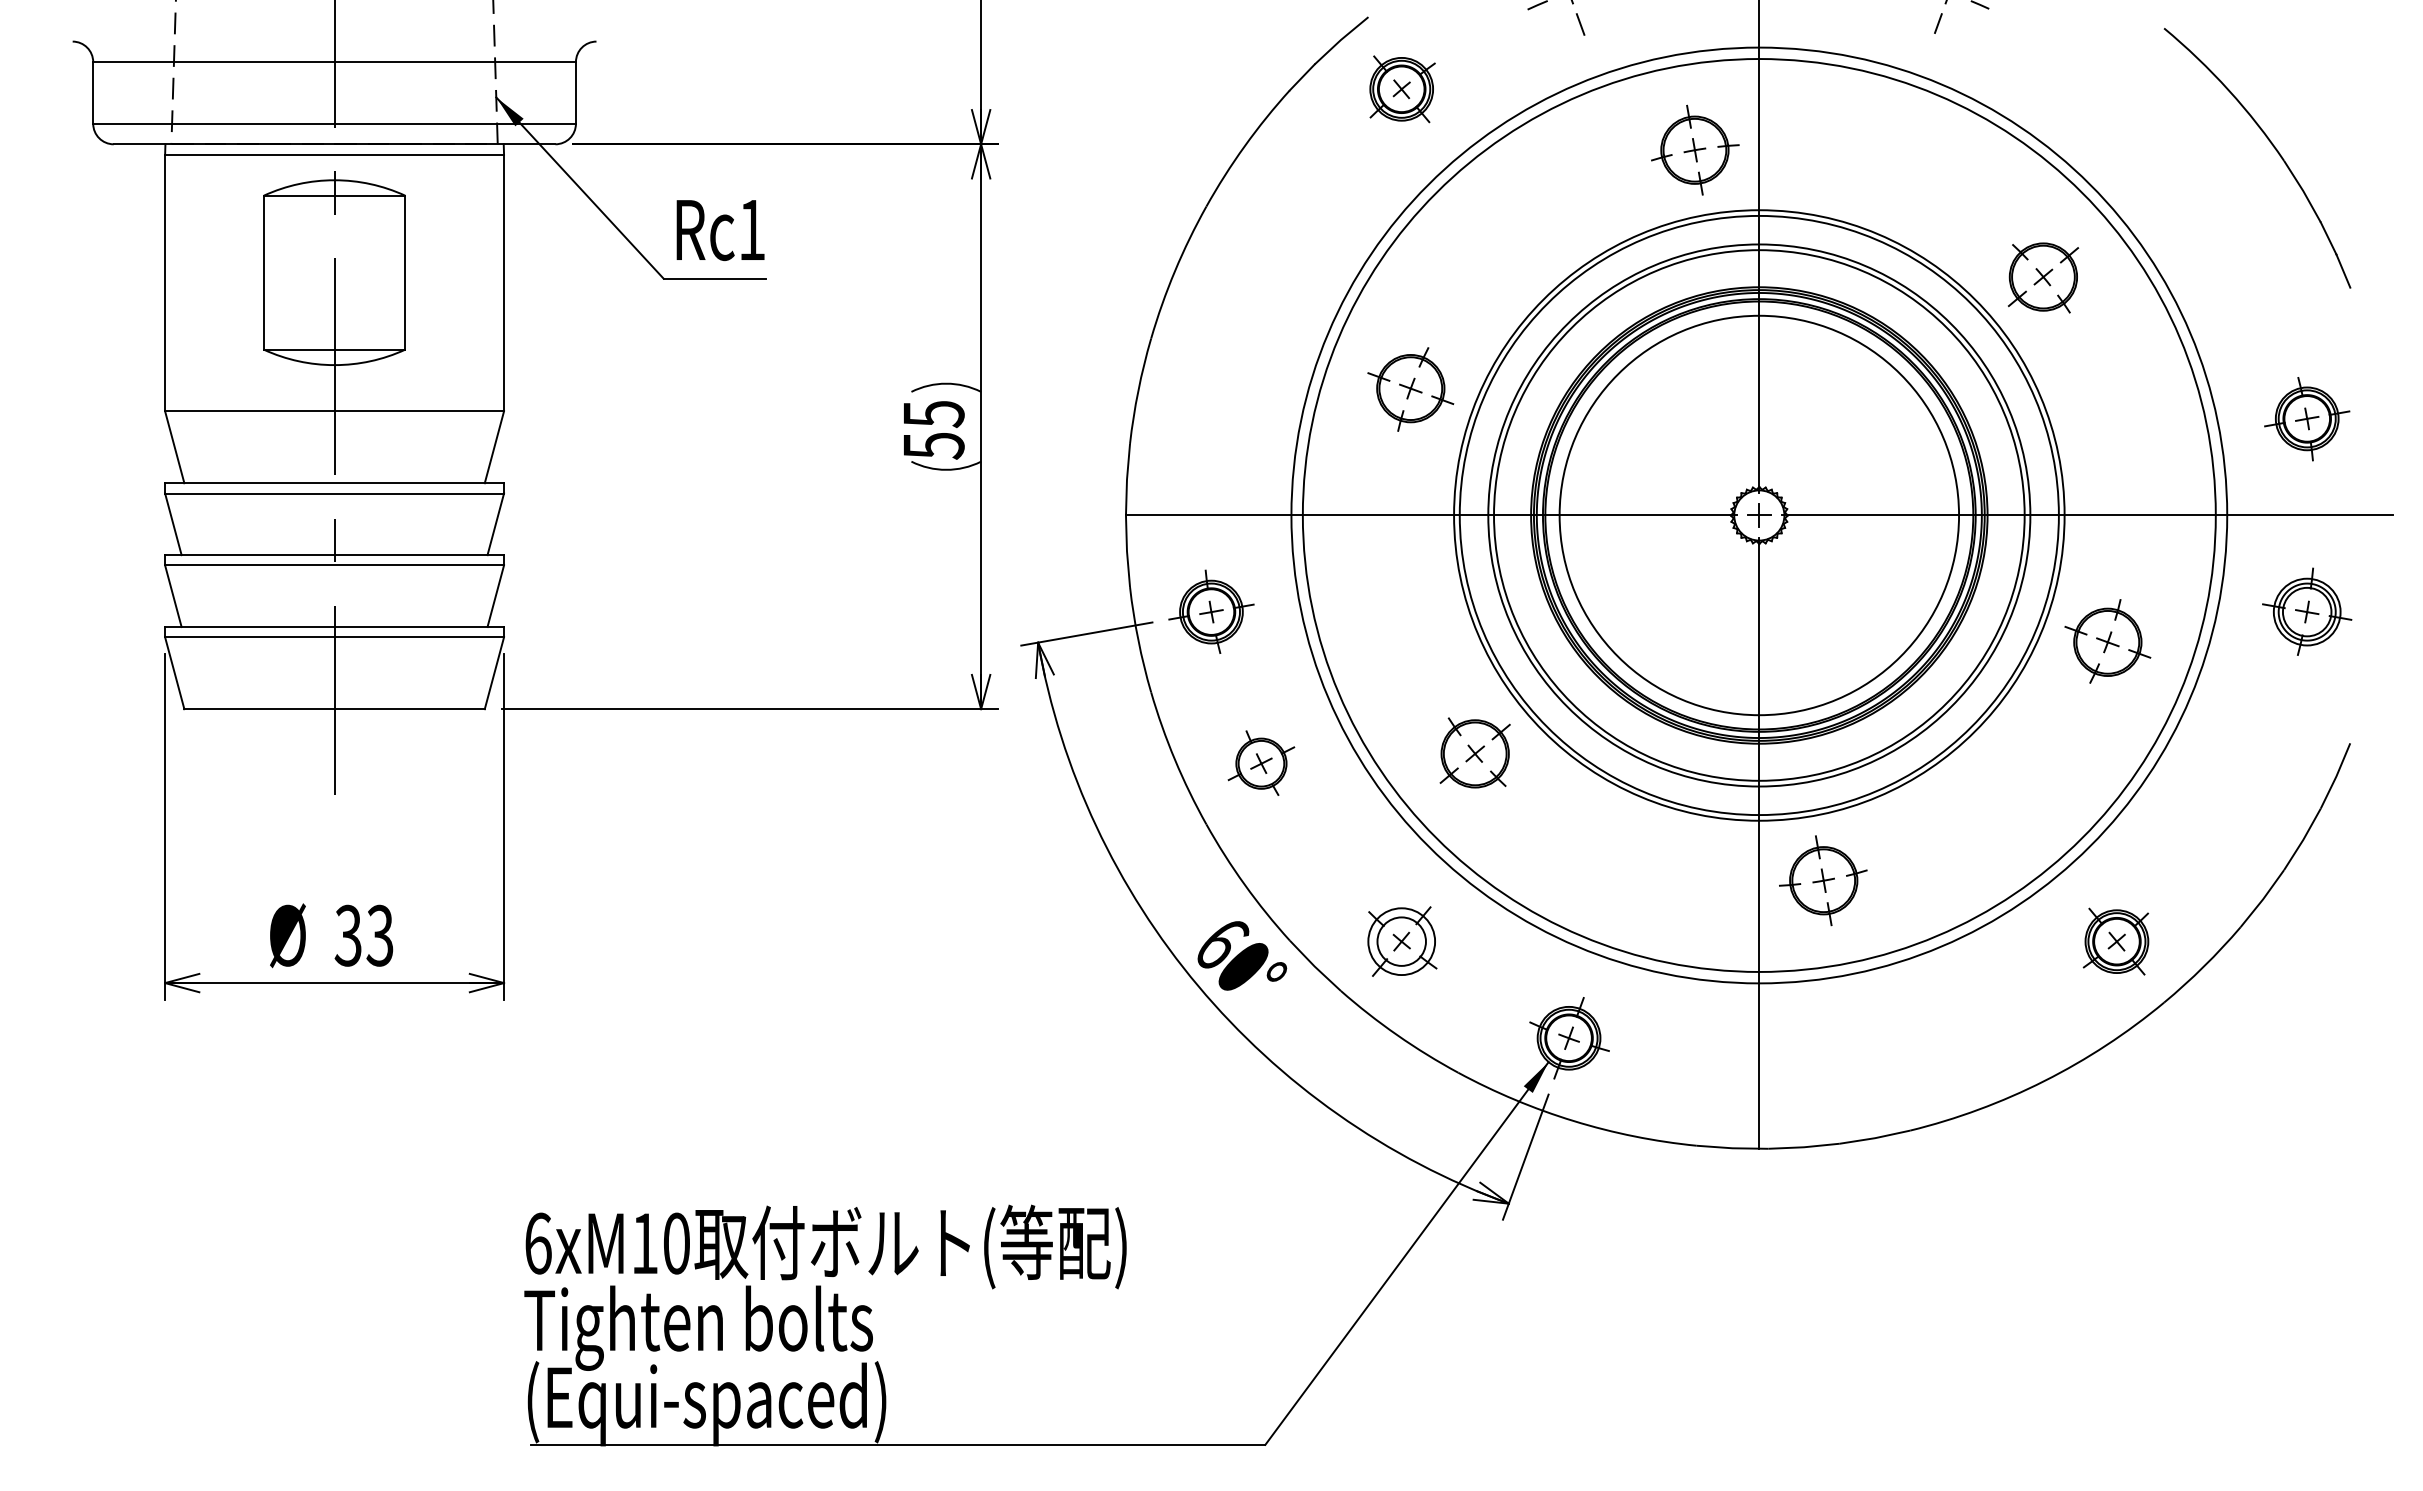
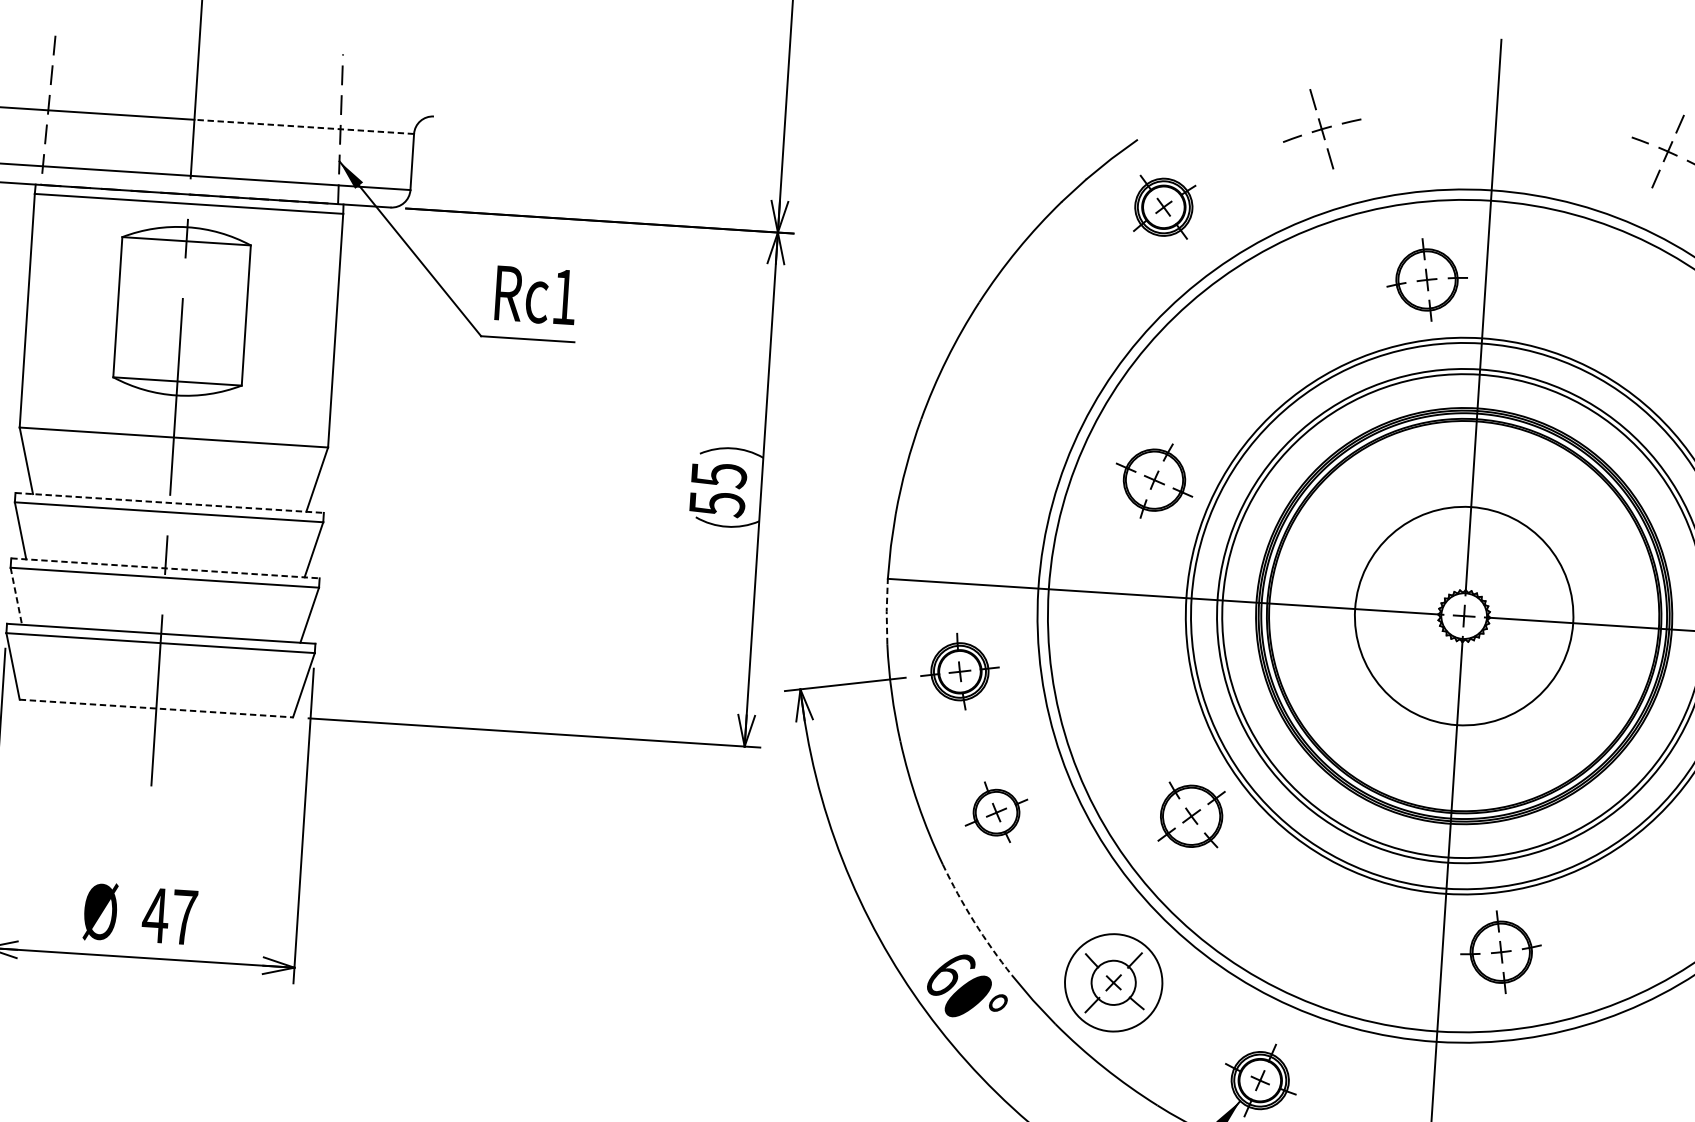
line: (455, 62) -> (304, 127), solid -> dashed
line: (335, 483) -> (170, 503), solid -> dashed
circle: (1759, 515) -> (1464, 616), size x0.6
line: (1126, 551) -> (886, 611), solid -> dashed
line: (335, 555) -> (166, 568), solid -> dashed
line: (173, 596) -> (16, 596), solid -> dashed
line: (335, 709) -> (157, 708), solid -> dashed
arc: (1244, 884) -> (974, 921), solid -> dashed
text: (363, 935) -> (169, 916), 33 -> 47
circle: (1401, 941) -> (1113, 982), size x1.6

